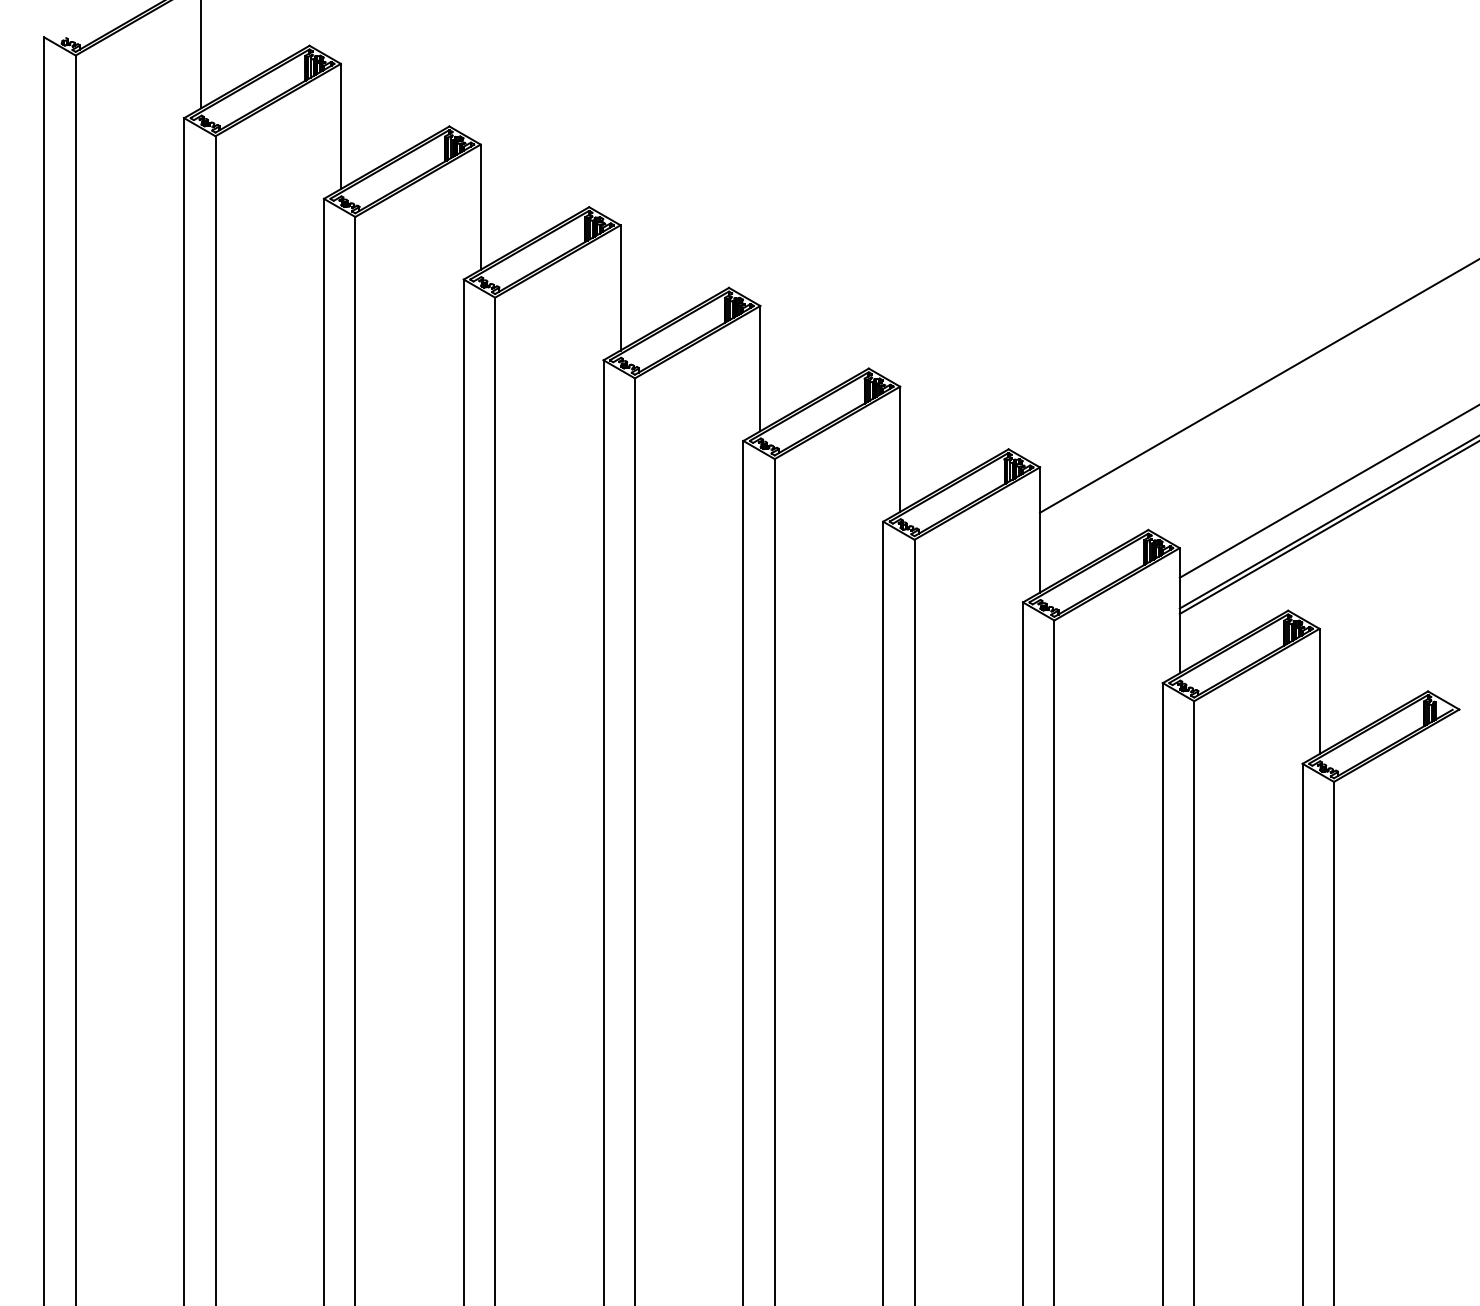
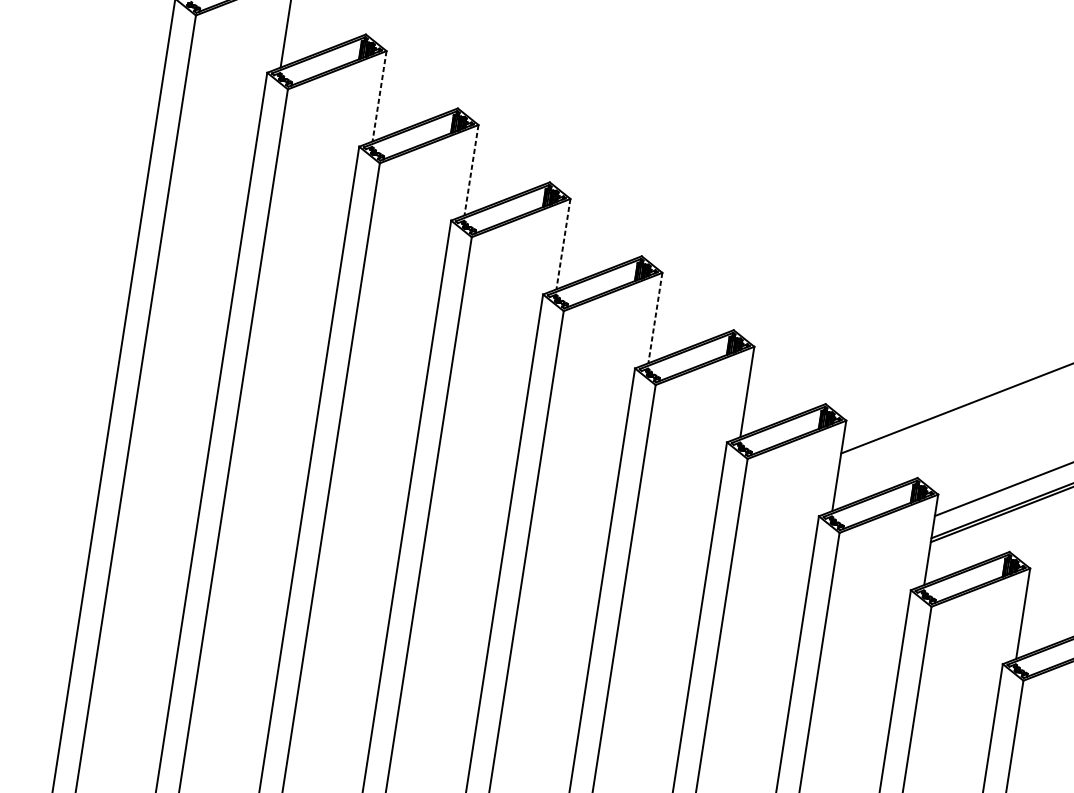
line: (340, 126) -> (379, 96), solid -> dashed
line: (480, 207) -> (471, 170), solid -> dashed
line: (620, 287) -> (563, 243), solid -> dashed
line: (760, 368) -> (655, 318), solid -> dashed

